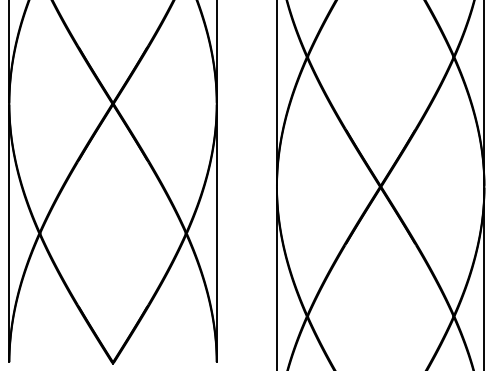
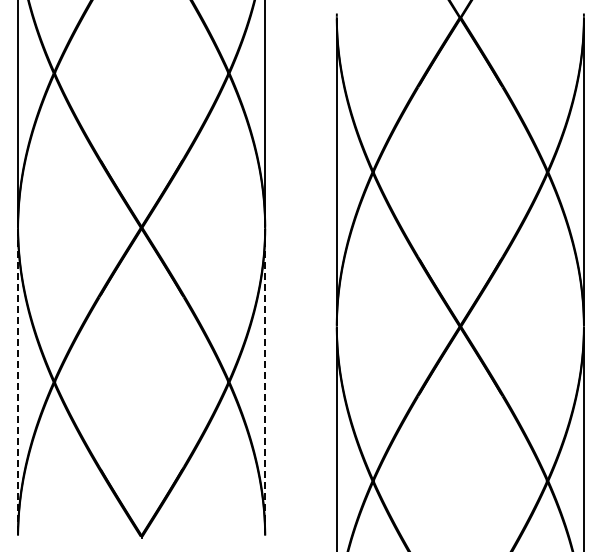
line: (9, 233) -> (18, 382), solid -> dashed
line: (217, 233) -> (265, 382), solid -> dashed

